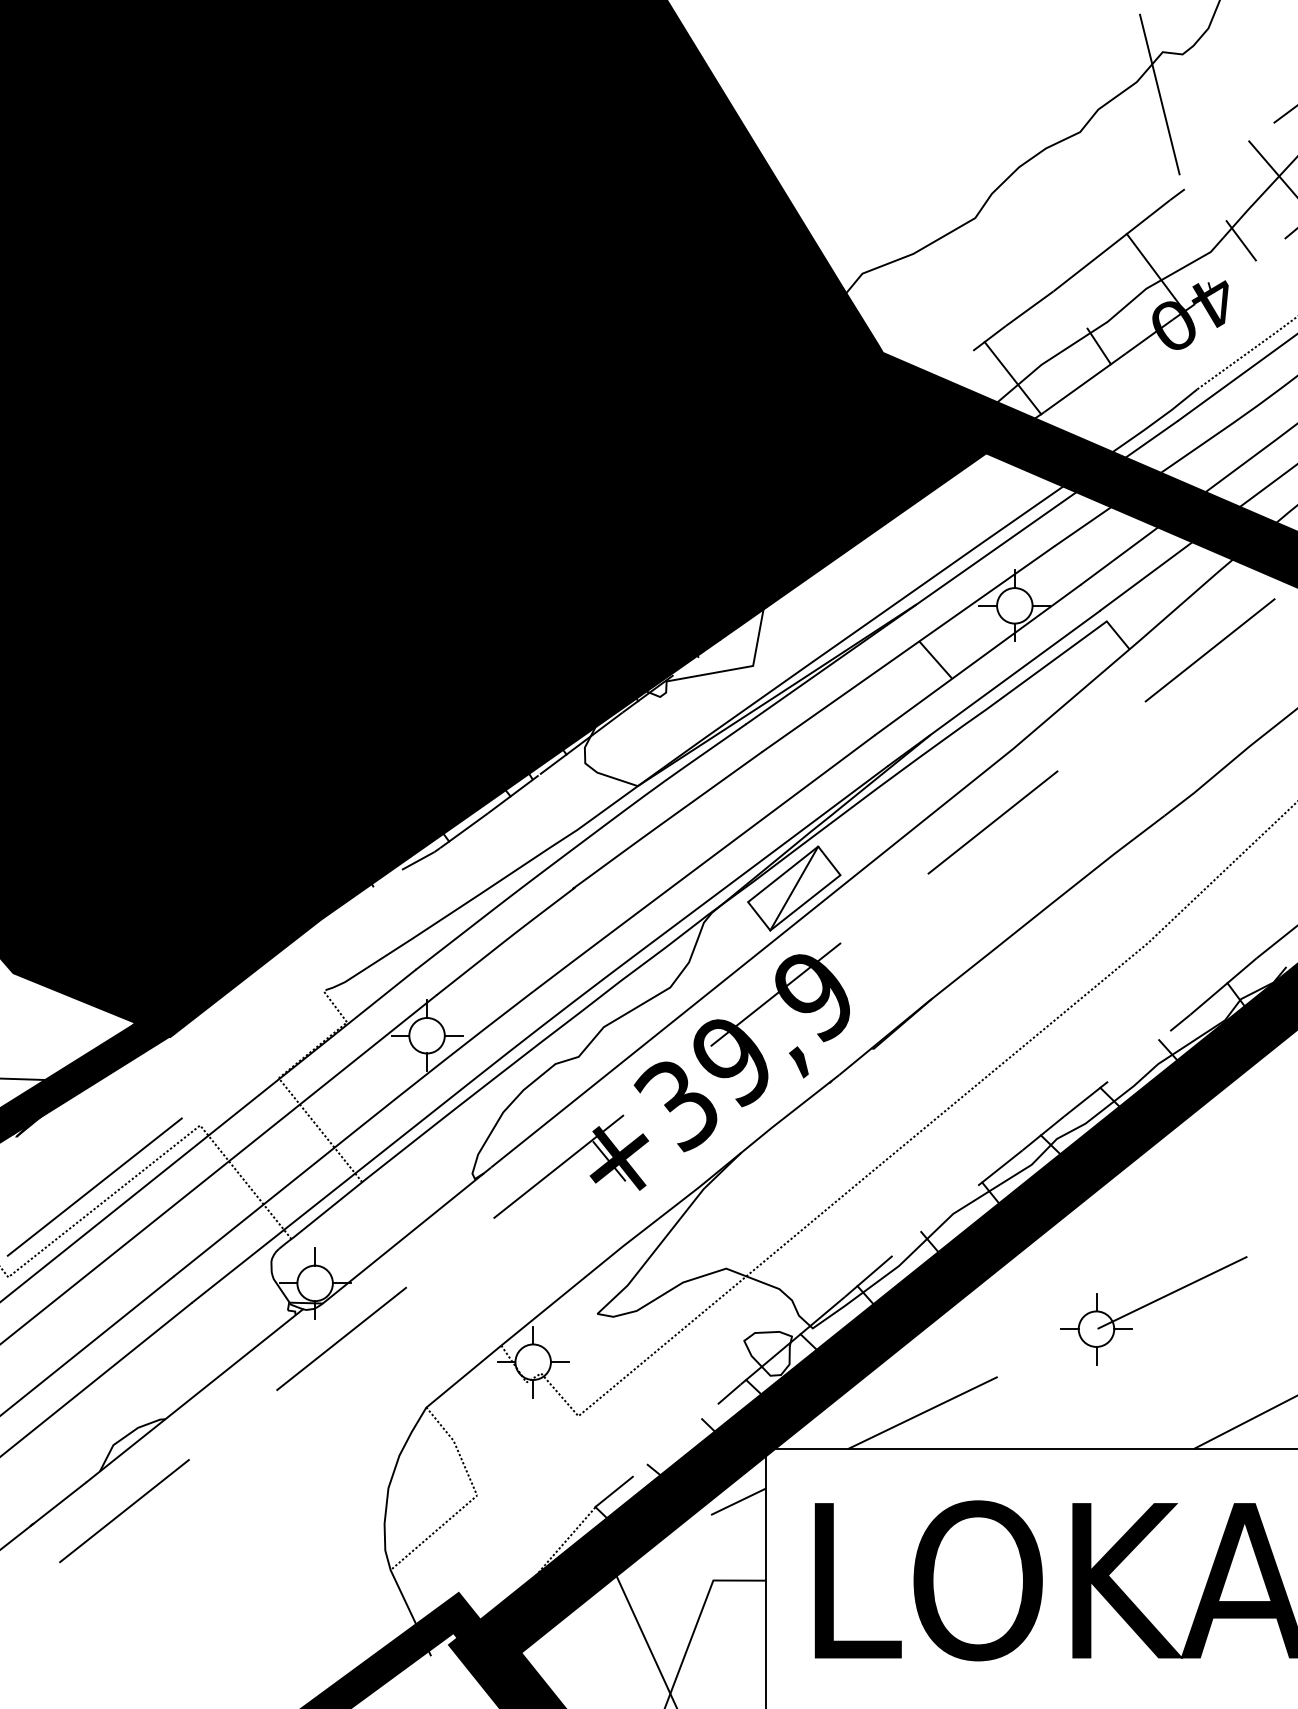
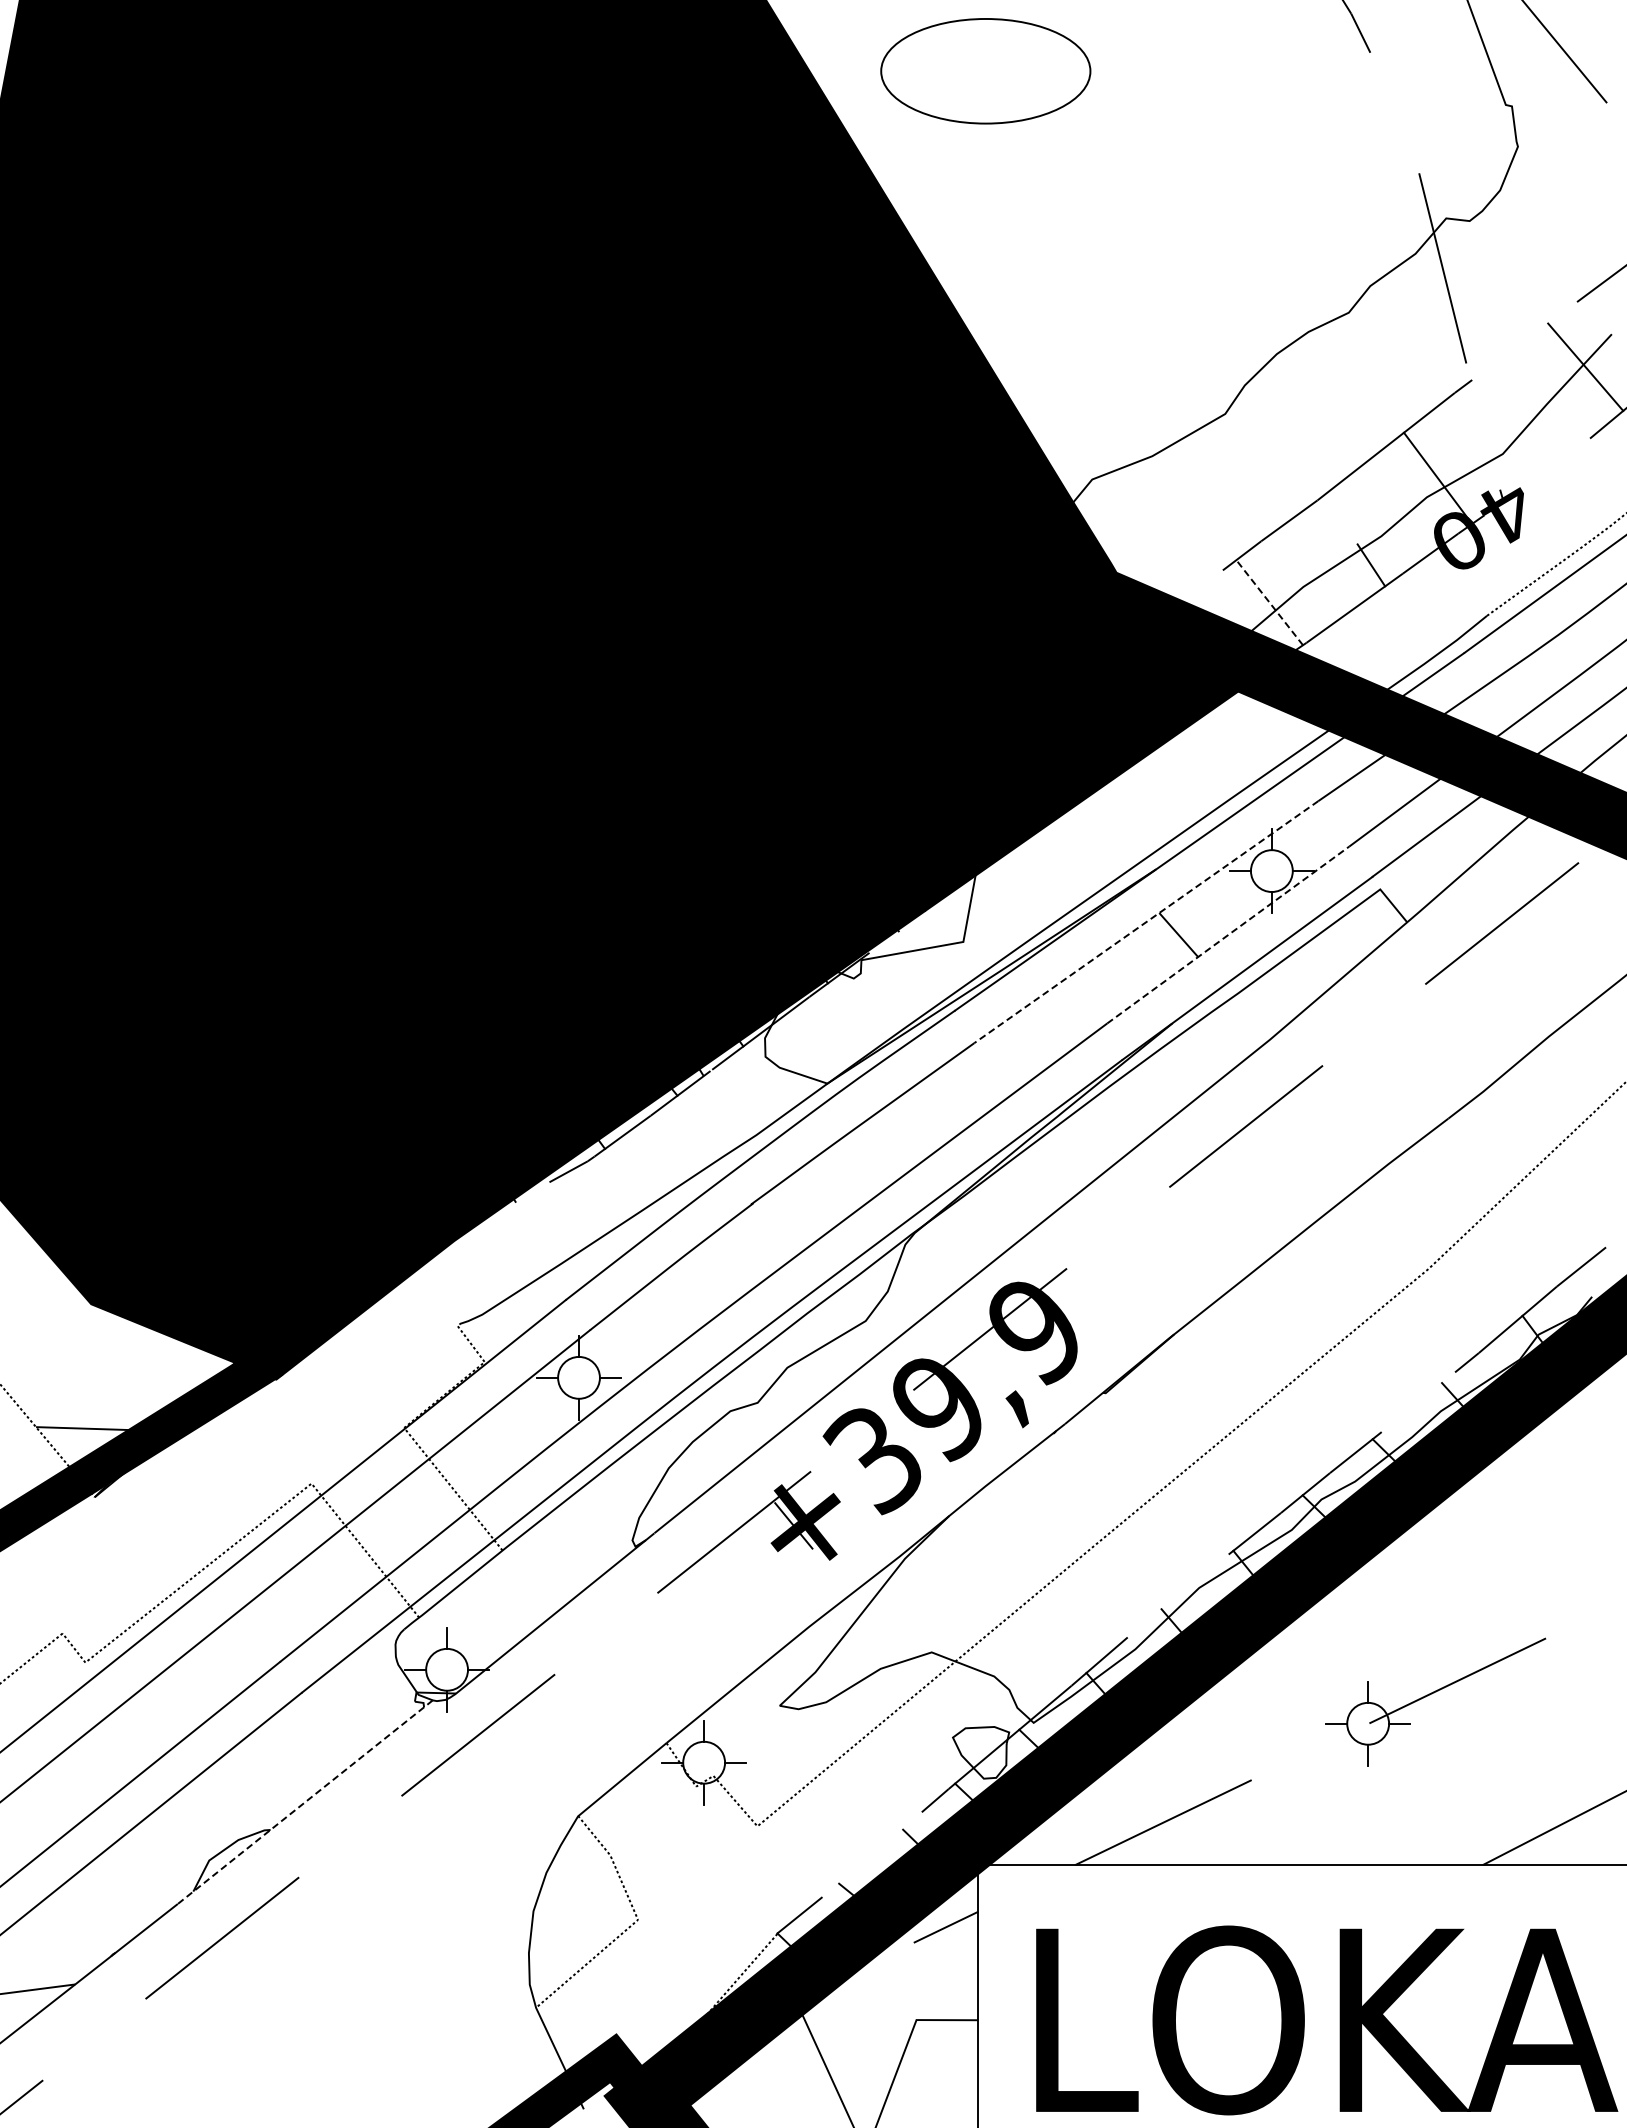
line: (1241, 240) -> (1538, 440), removed
line: (1012, 378) -> (1269, 602), solid -> dashed
line: (907, 649) -> (1145, 922), solid -> dashed
line: (978, 660) -> (1228, 935), solid -> dashed
part: (793, 887) -> (1011, 1203), removed
line: (94, 1187) -> (186, 1556), removed
line: (194, 1395) -> (304, 1802), solid -> dashed

